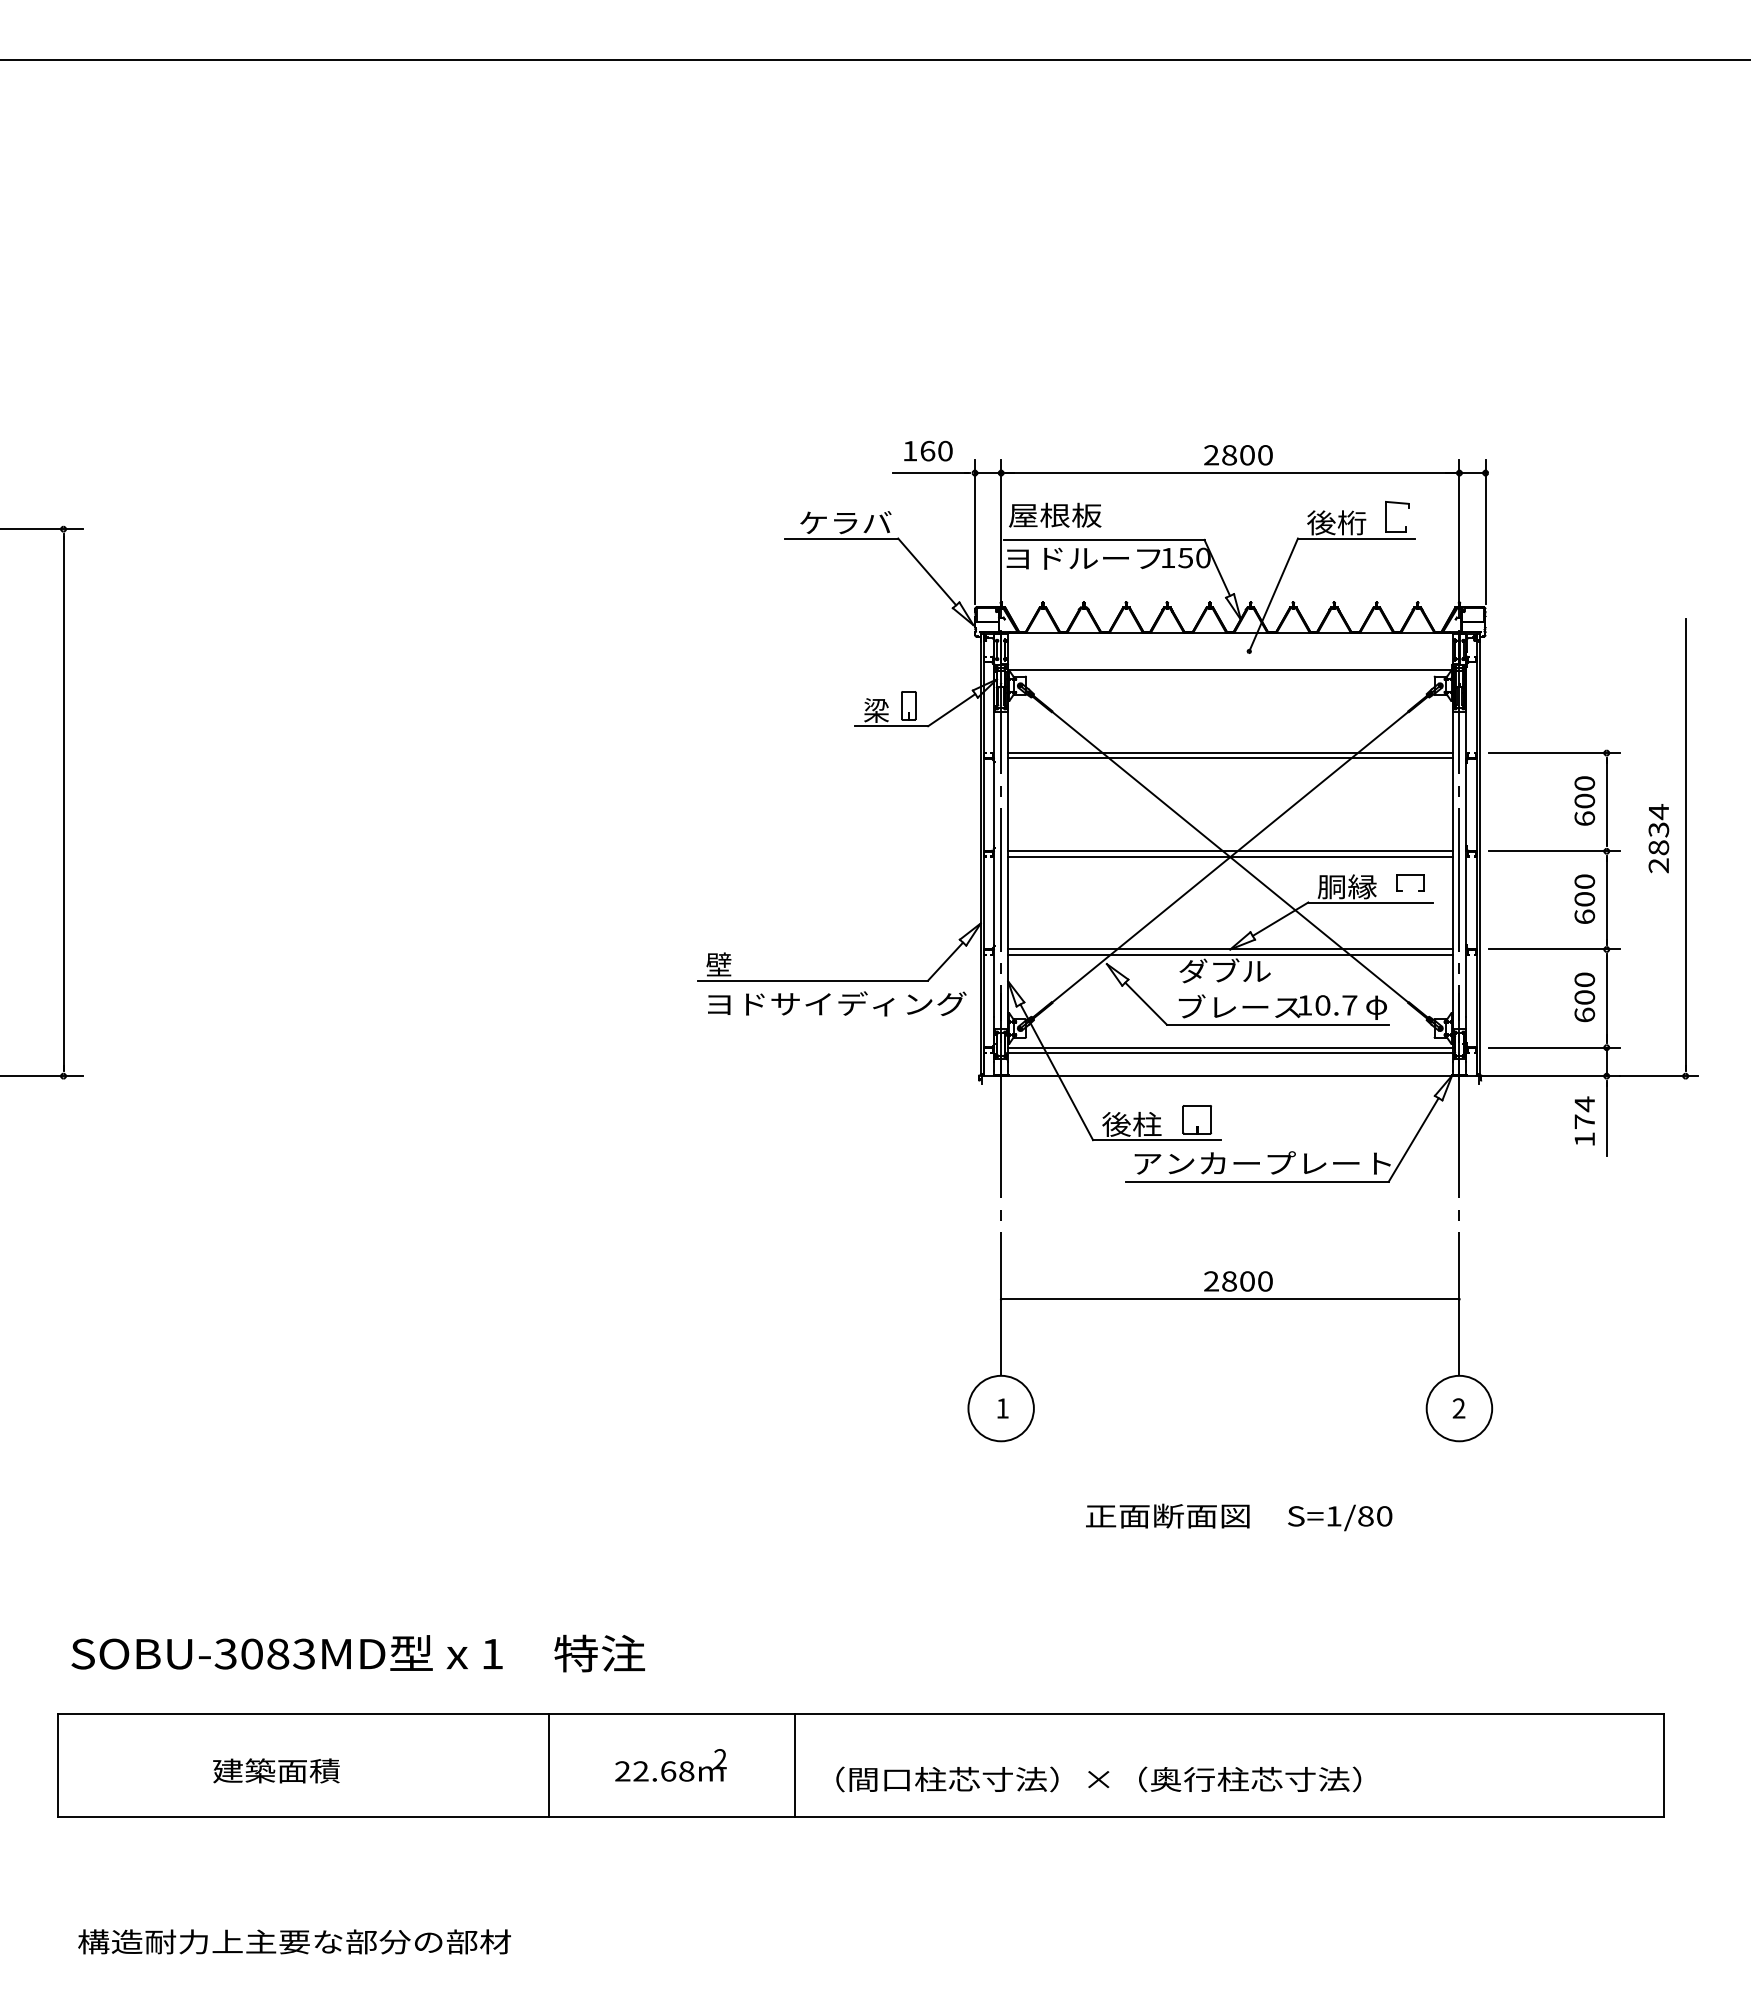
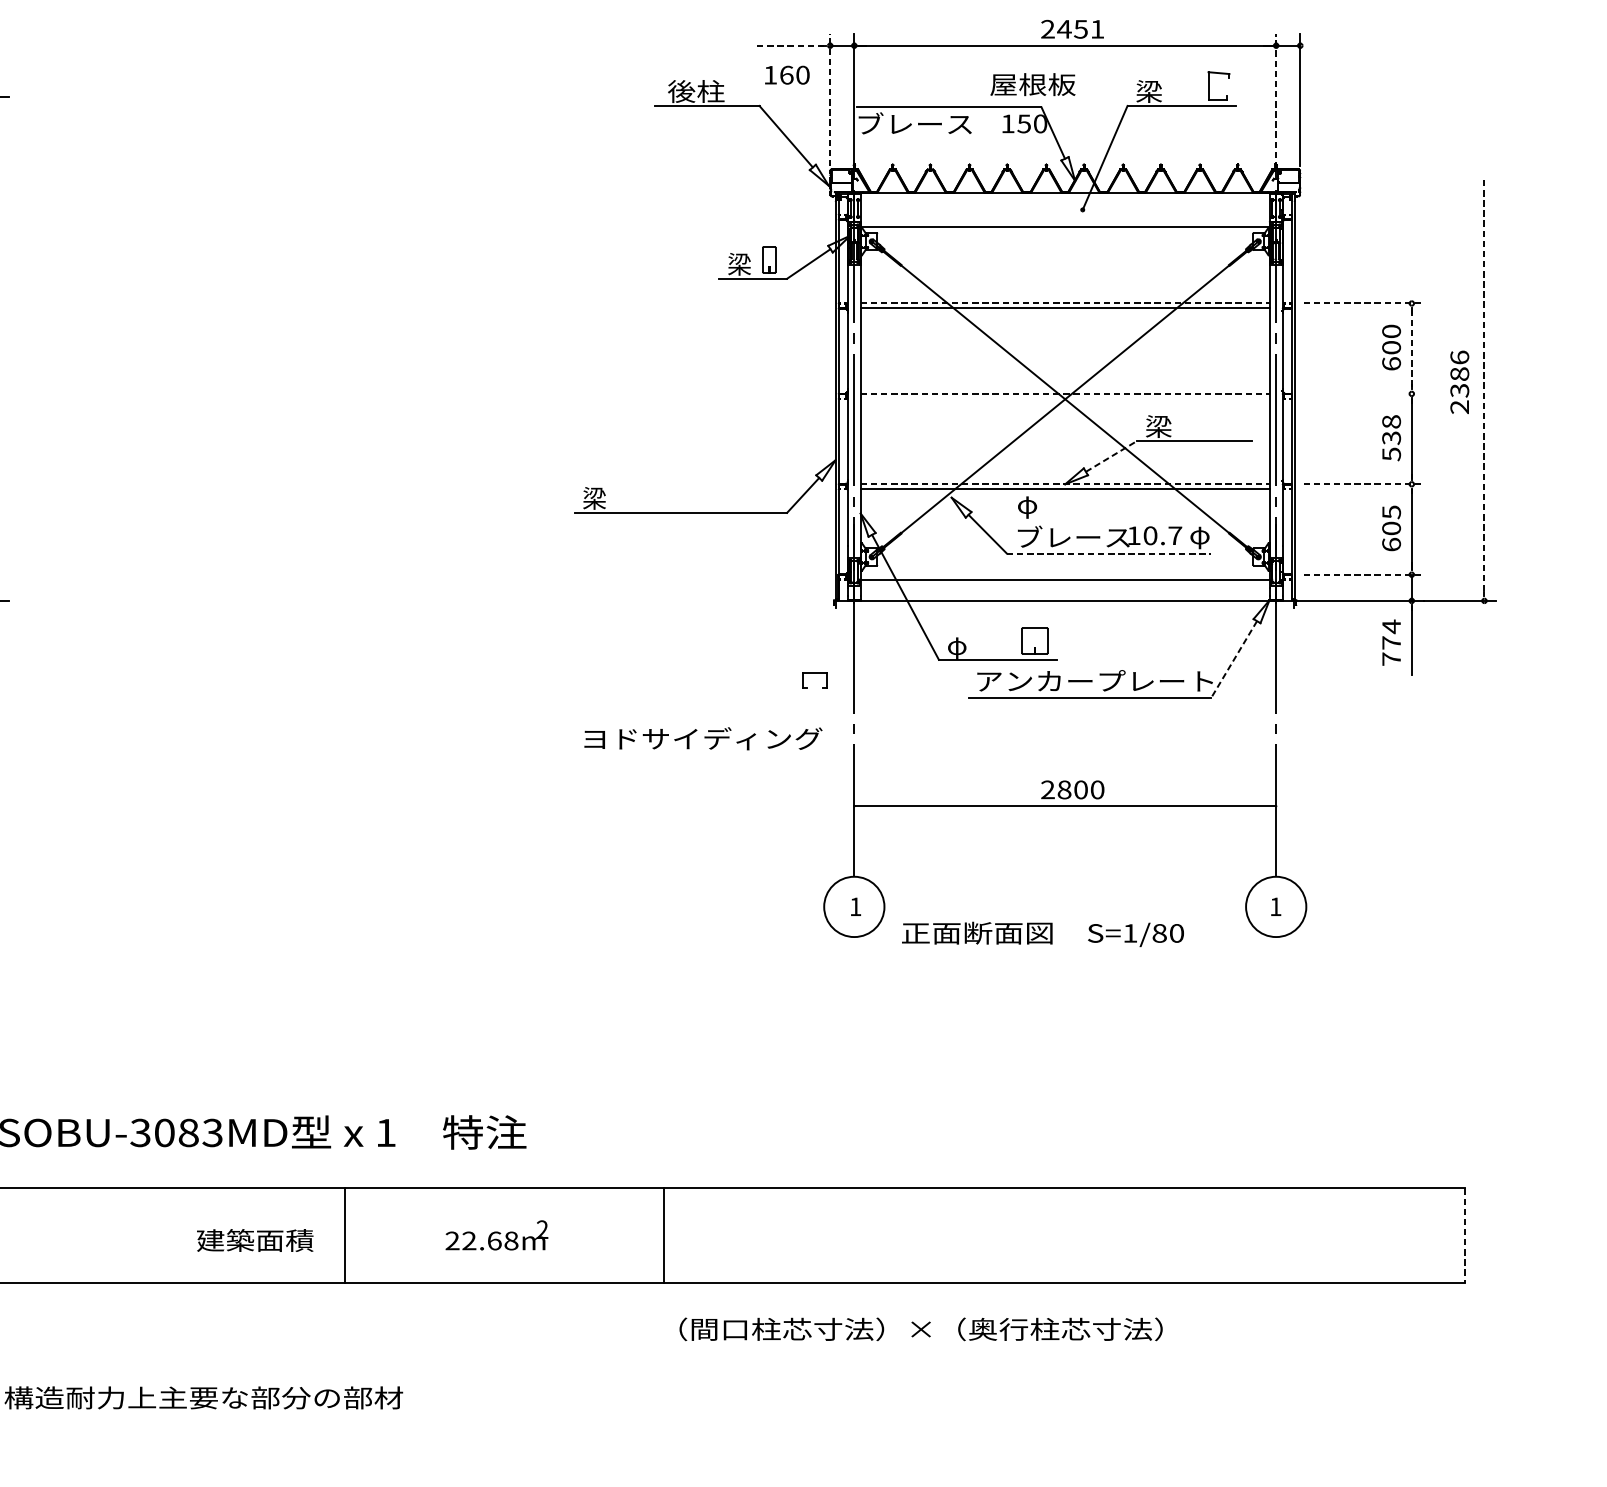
text: (928, 450) -> (787, 74), moved
text: (1246, 455) -> (1080, 29), 2800 -> 2451
line: (930, 473) -> (789, 46), solid -> dashed
text: (1055, 514) -> (1033, 83), moved
text: (844, 522) -> (710, 91), ケラバ -> 後柱
text: (1336, 522) -> (1163, 91), 後桁 -> 梁
line: (975, 531) -> (830, 99), solid -> dashed
line: (1459, 538) -> (1276, 105), solid -> dashed
text: (1083, 557) -> (930, 123), ヨドルーフ -> ブレース
line: (1230, 753) -> (1065, 303), solid -> dashed
line: (1554, 753) -> (1363, 303), solid -> dashed
line: (1606, 802) -> (1411, 348), solid -> dashed
text: (1658, 829) -> (1459, 373), 2834 -> 2386
line: (1685, 844) -> (1484, 387), solid -> dashed
line: (1230, 851) -> (1065, 394), solid -> dashed
line: (1554, 851) -> (1363, 394), removed
line: (1230, 856) -> (1065, 398), removed
part: (1410, 875) -> (815, 673), moved
text: (1346, 886) -> (1172, 426), 胴縁 -> 梁
text: (1584, 899) -> (1391, 438), 600 -> 538
line: (1280, 918) -> (1111, 455), solid -> dashed
line: (1230, 949) -> (1065, 484), solid -> dashed
line: (1554, 949) -> (1363, 484), solid -> dashed
text: (718, 964) -> (594, 498), 壁 -> 梁
text: (1224, 972) -> (1059, 505), ダブル -> φ
text: (1584, 979) -> (1391, 511), 600 -> 605
text: (837, 1003) -> (703, 738), moved
line: (1277, 1024) -> (1108, 553), solid -> dashed
line: (1230, 1047) -> (1065, 574), removed
line: (1554, 1047) -> (1363, 574), solid -> dashed
text: (1131, 1124) -> (974, 645), 後柱 -> φ
line: (1413, 1139) -> (1233, 659), solid -> dashed
text: (1584, 1139) -> (1391, 659), 174 -> 774
text: (1458, 1408) -> (1275, 906), 2 -> 1
text: (1239, 1517) -> (1043, 934), moved
line: (549, 1765) -> (345, 1235), moved
text: (670, 1765) -> (496, 1235), moved
line: (1664, 1765) -> (1464, 1235), solid -> dashed
text: (276, 1770) -> (255, 1240), moved
text: (1098, 1779) -> (920, 1329), moved

